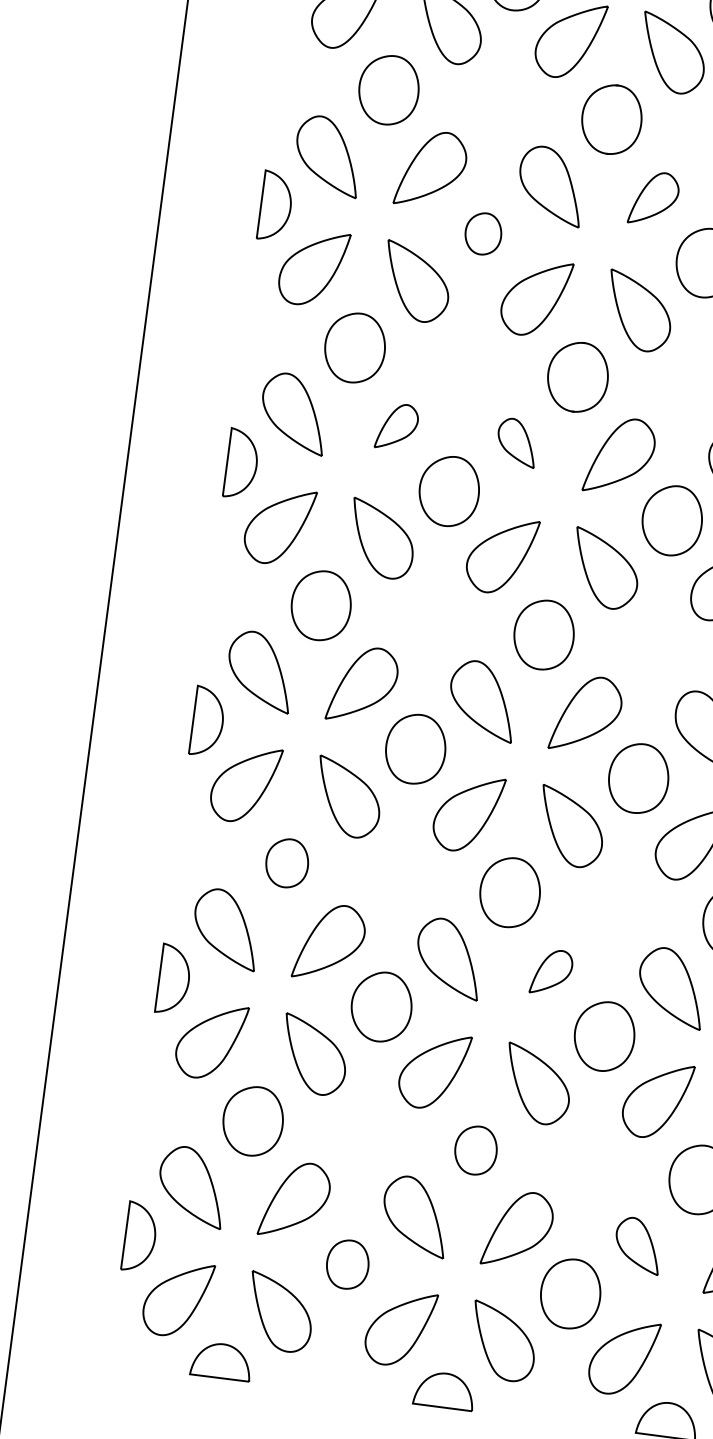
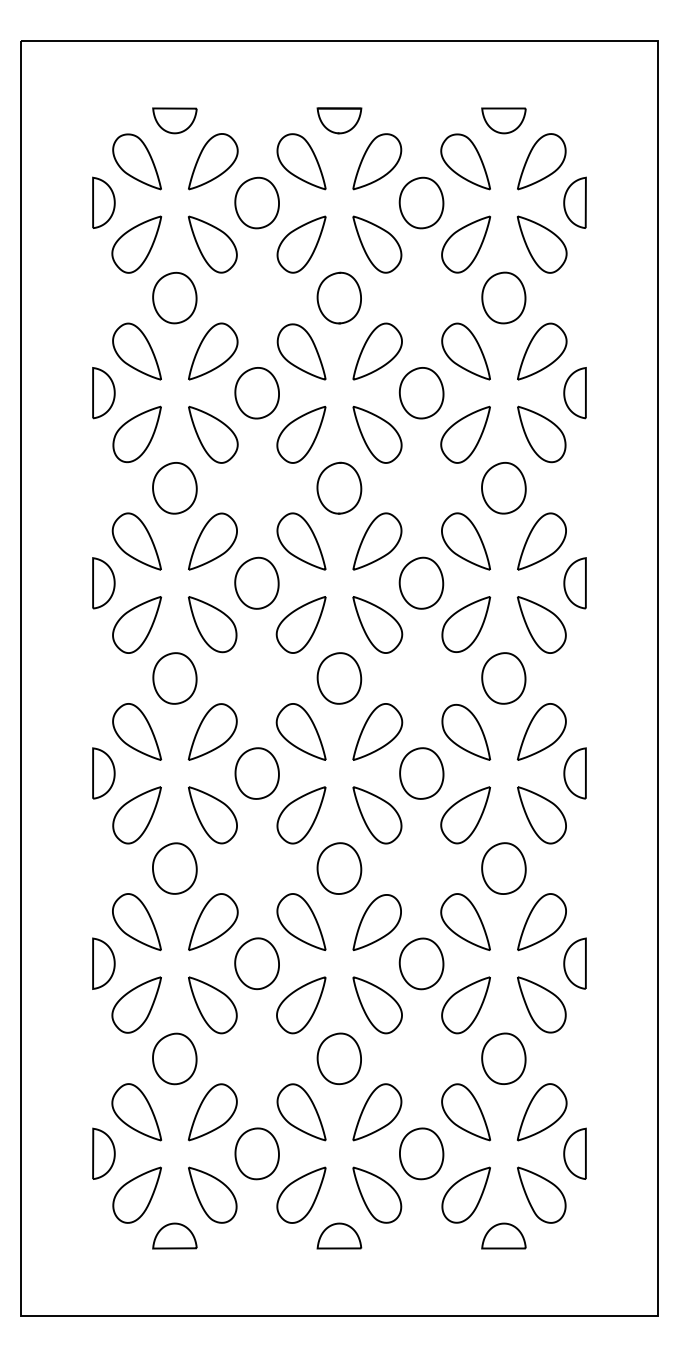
part: (654, 198) -> (377, 351), size x1.43
part: (482, 234) -> (256, 393), size x1.67
part: (396, 426) -> (212, 541), size x1.67
part: (517, 442) -> (301, 541), size x1.67
part: (286, 863) -> (174, 868), size x1.43
part: (550, 972) -> (376, 922), size x1.67
part: (475, 1149) -> (338, 1058), size x1.43
part: (637, 1245) -> (465, 1112), size x1.43
part: (346, 1263) -> (256, 1153), size x1.43

